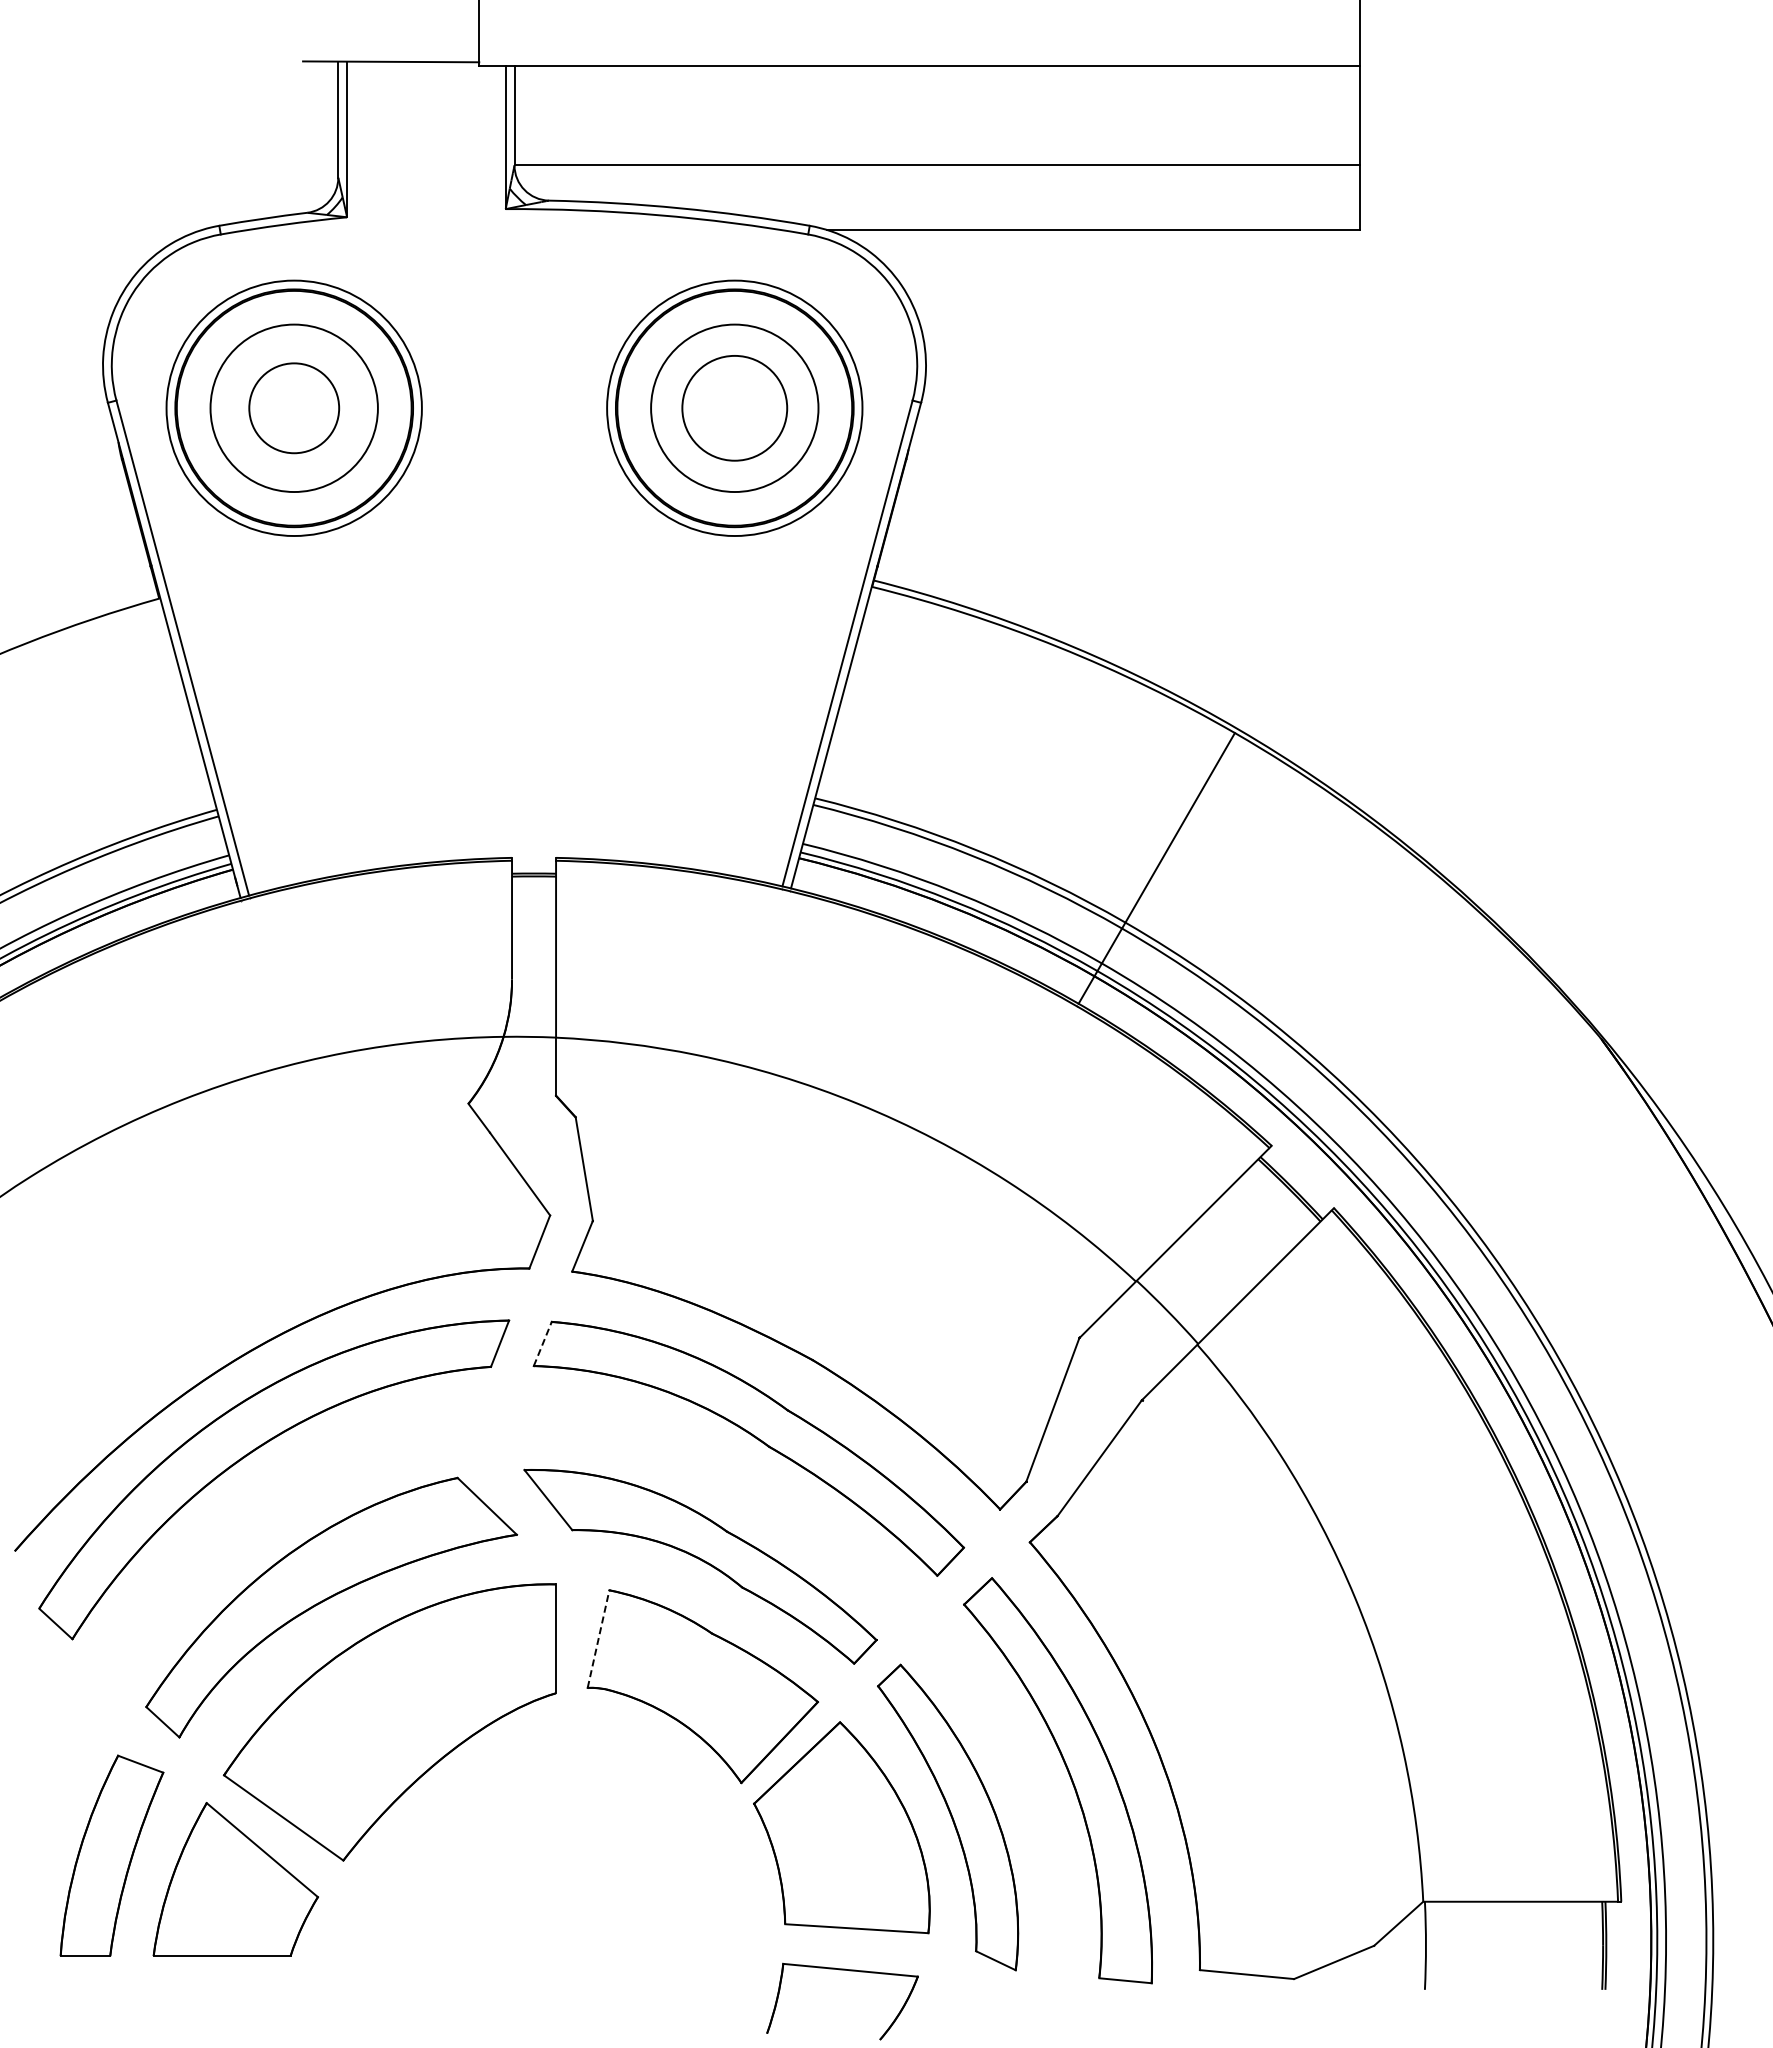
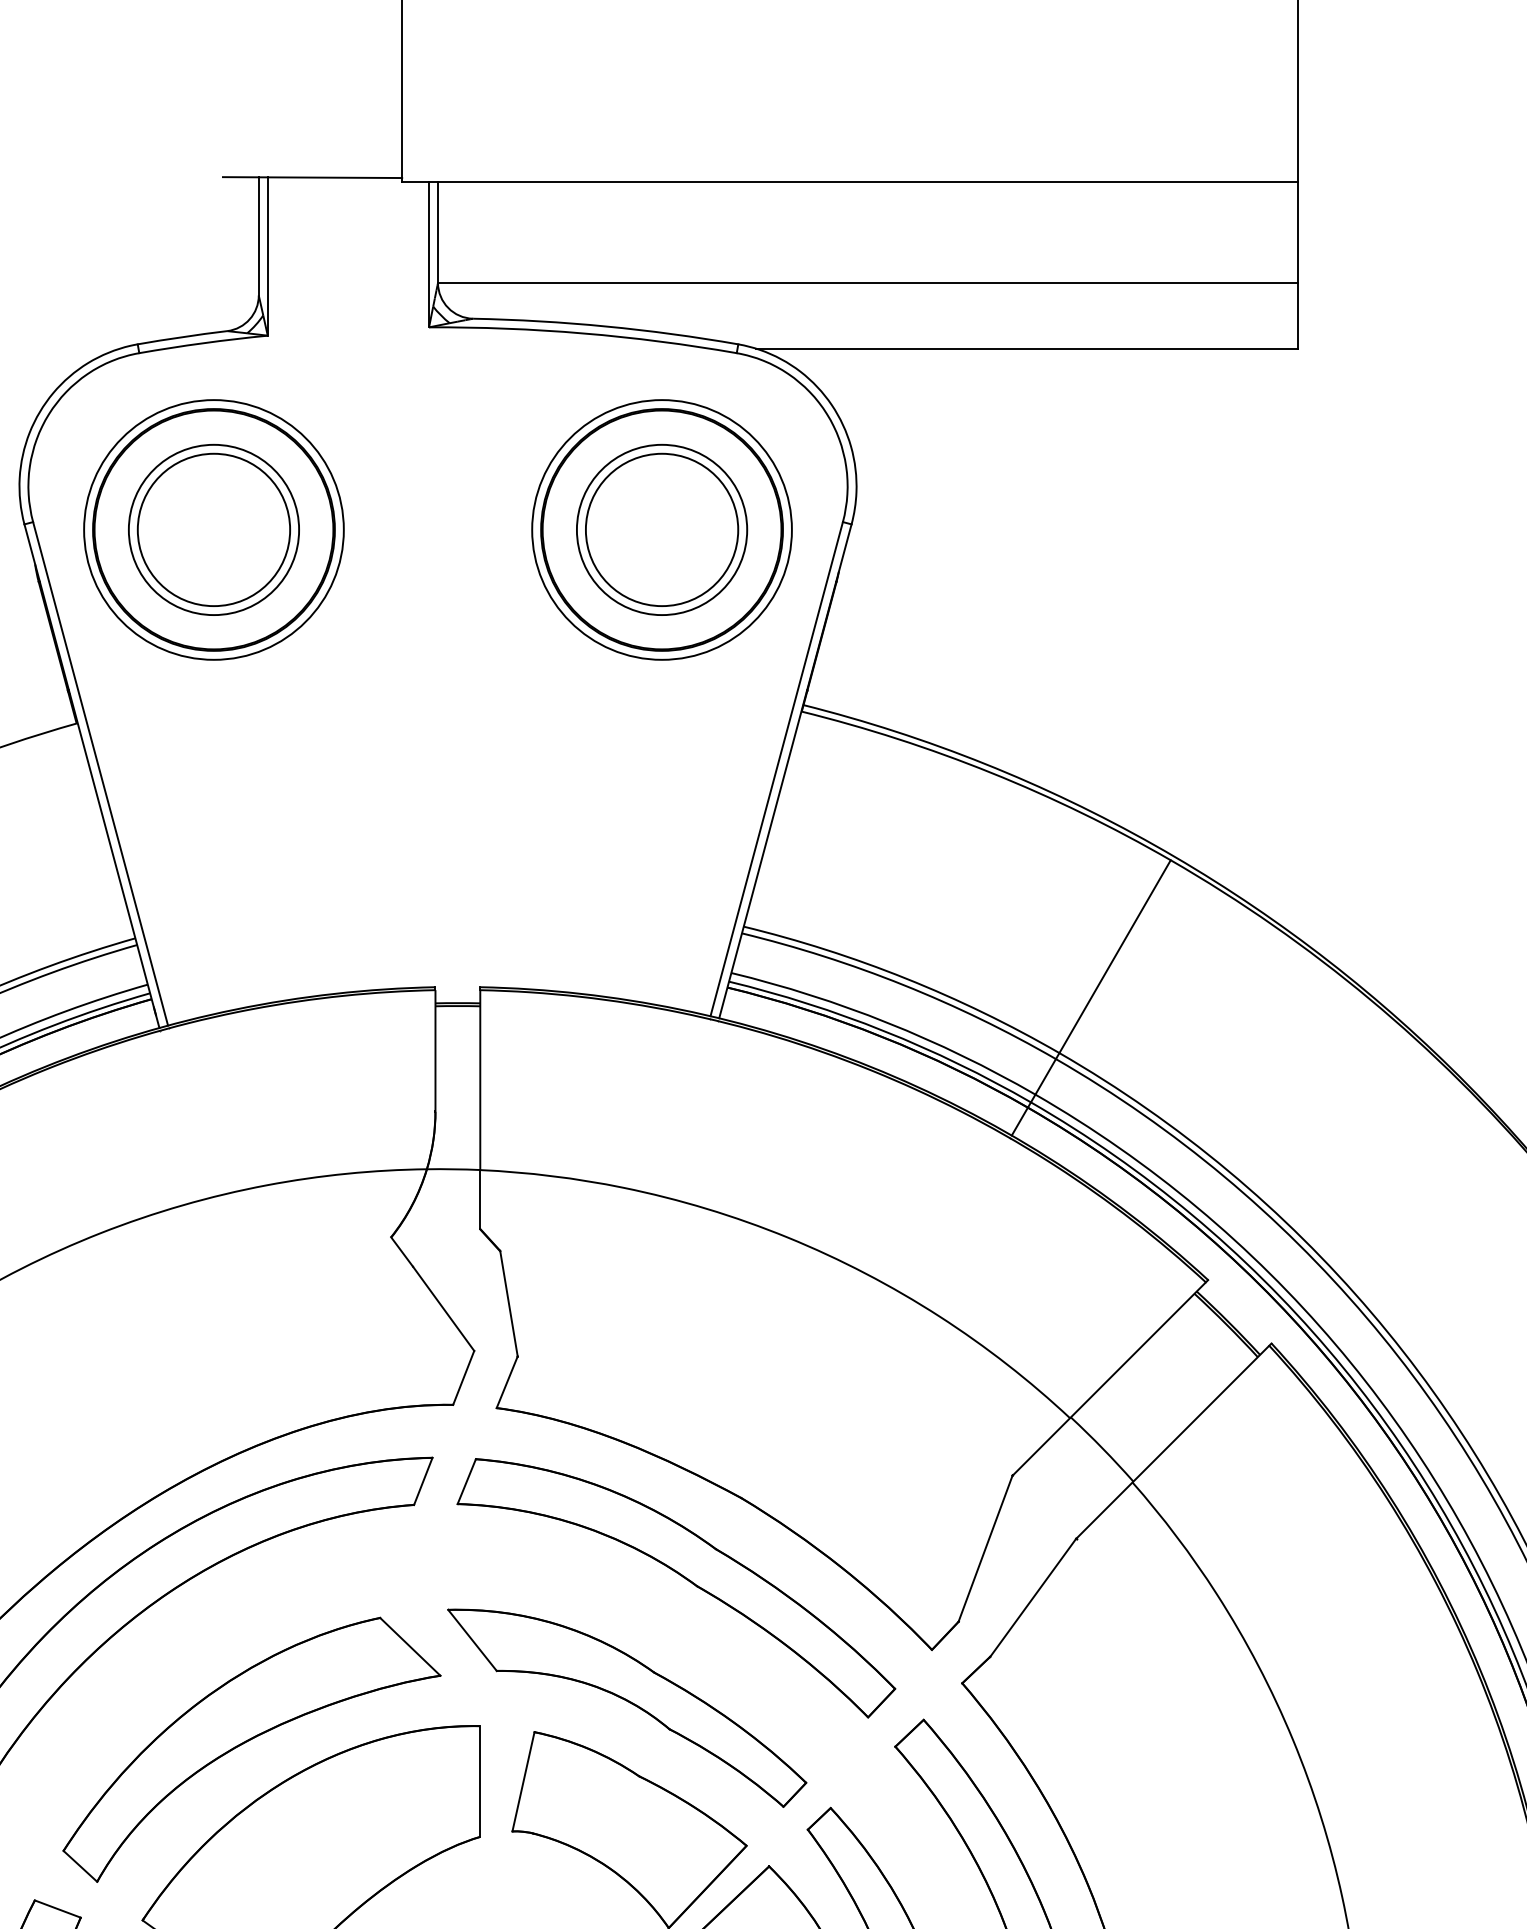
circle: (294, 408) -> (214, 530), size x1.67
circle: (734, 408) -> (661, 530), size x1.43
line: (542, 1343) -> (466, 1481), dashed -> solid
line: (598, 1639) -> (523, 1782), dashed -> solid

